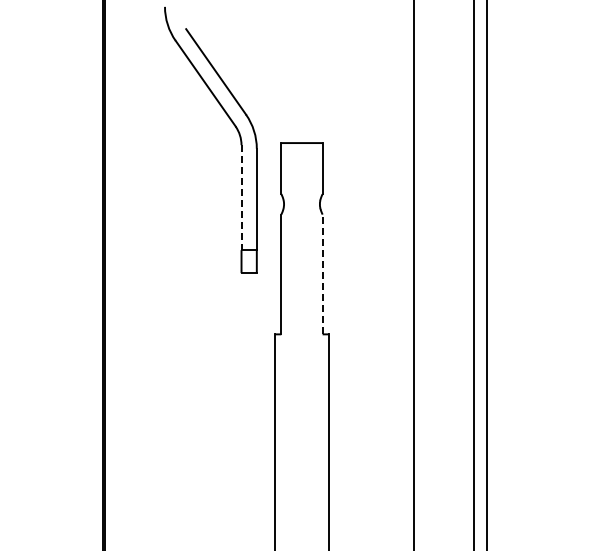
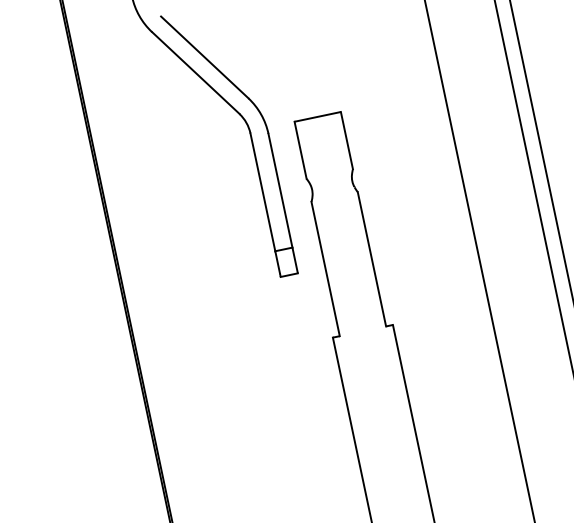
line: (241, 197) -> (262, 192), dashed -> solid
line: (322, 274) -> (371, 259), dashed -> solid

